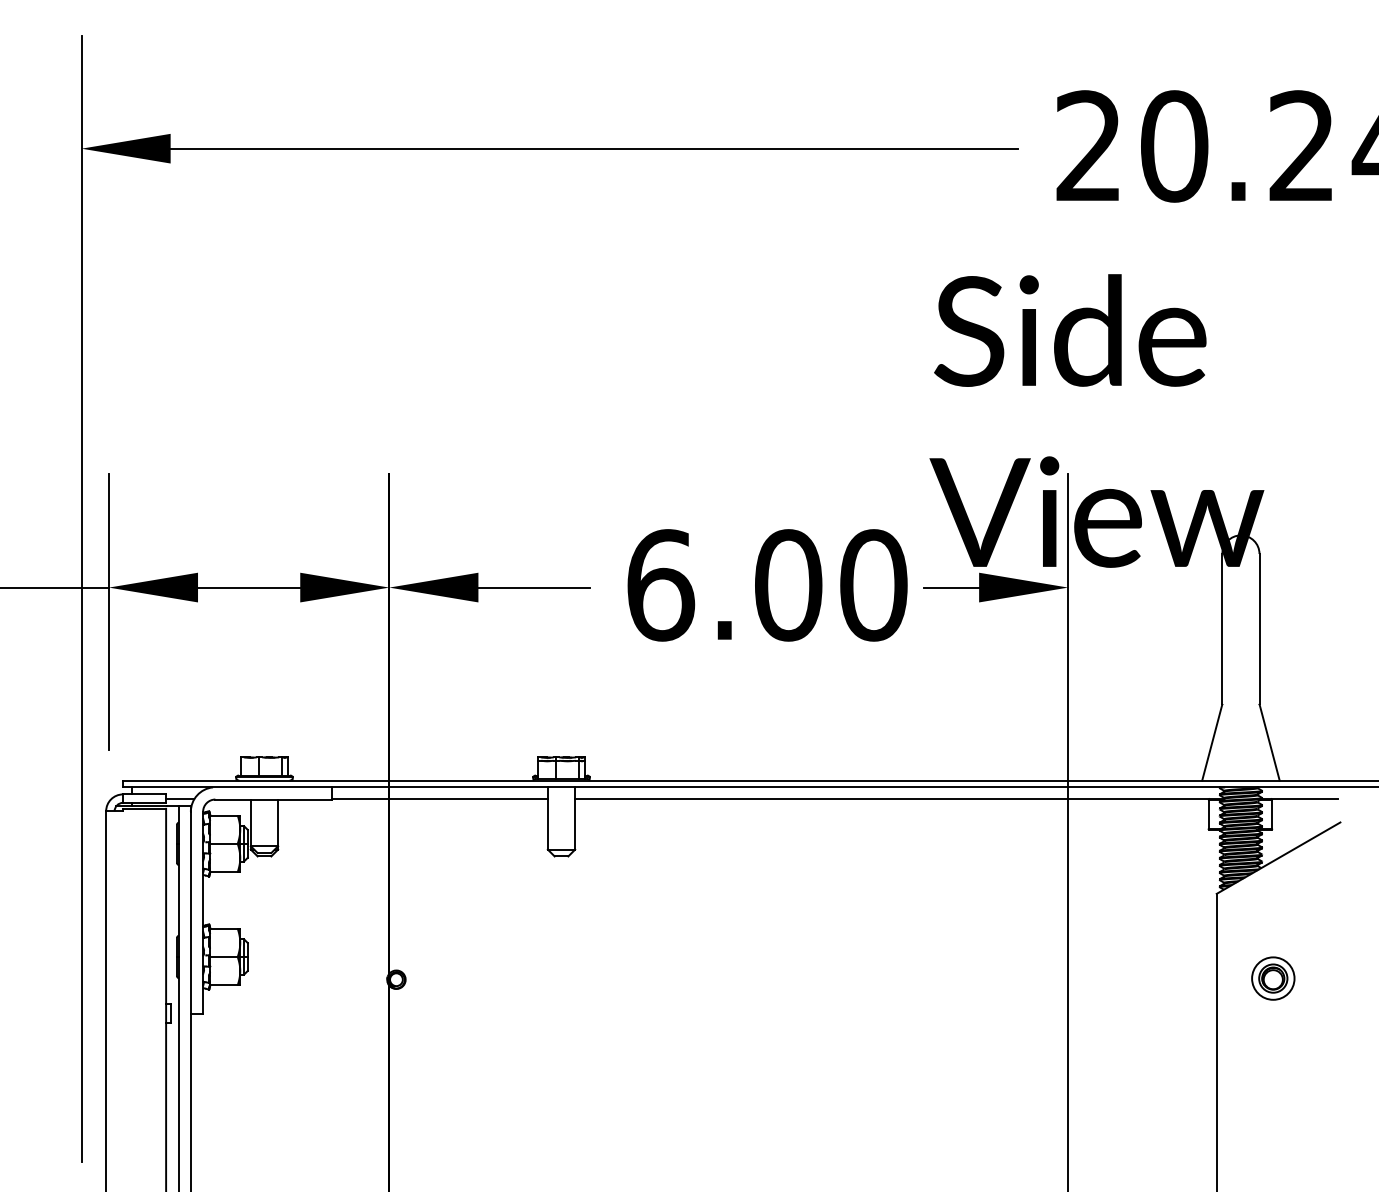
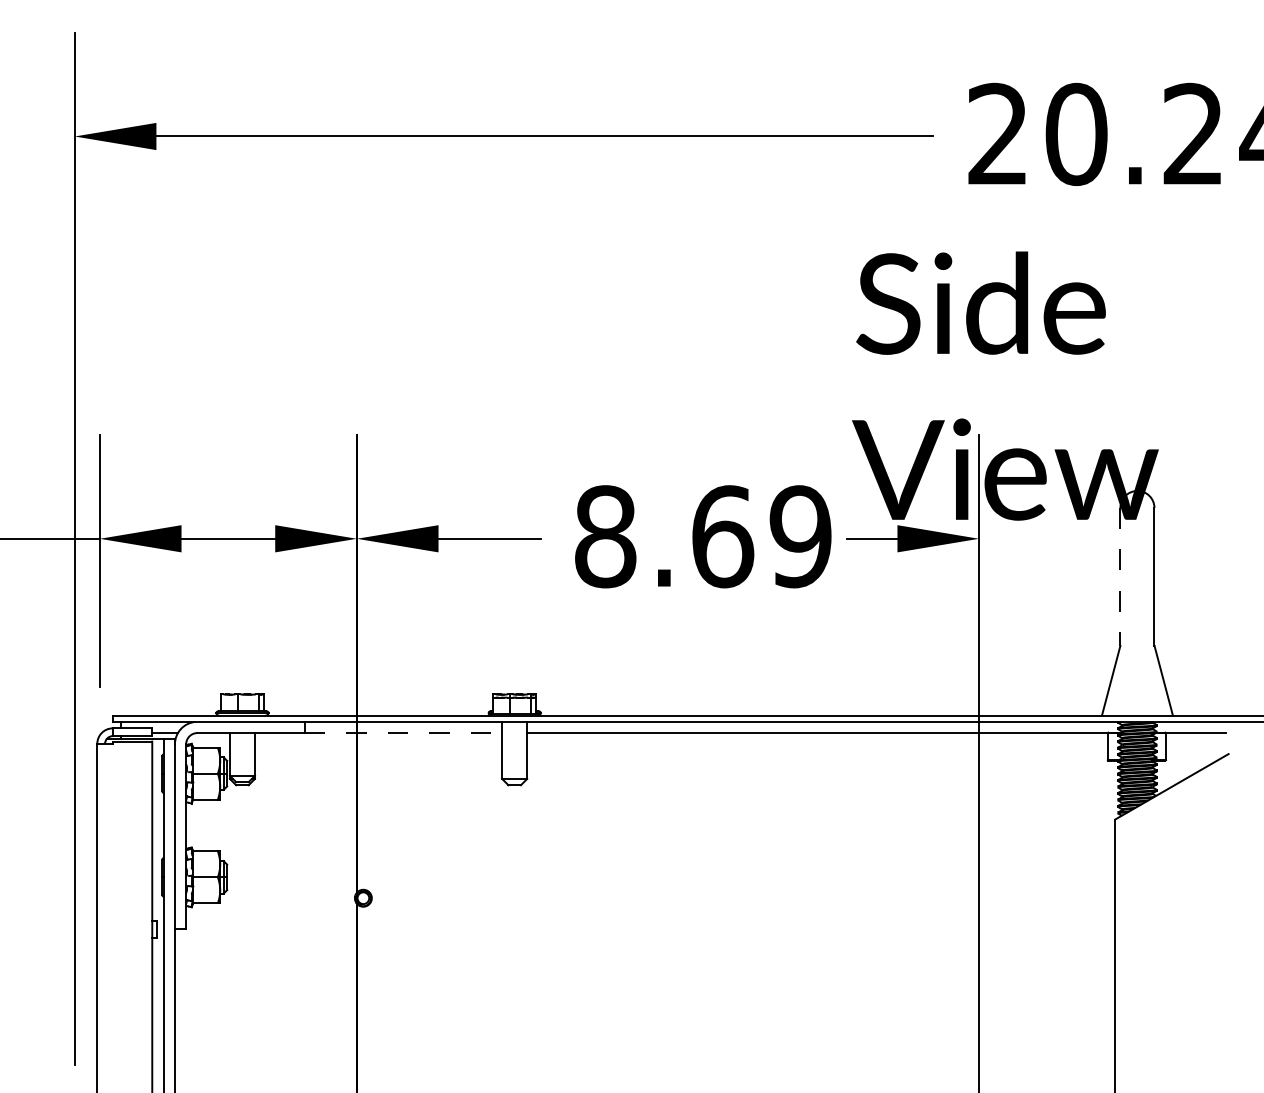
text: (767, 585) -> (703, 536), 6.00 -> 8.69
line: (1222, 628) -> (1120, 576), solid -> dashed
line: (440, 798) -> (403, 732), solid -> dashed
part: (1272, 977) -> (1166, 896), removed

